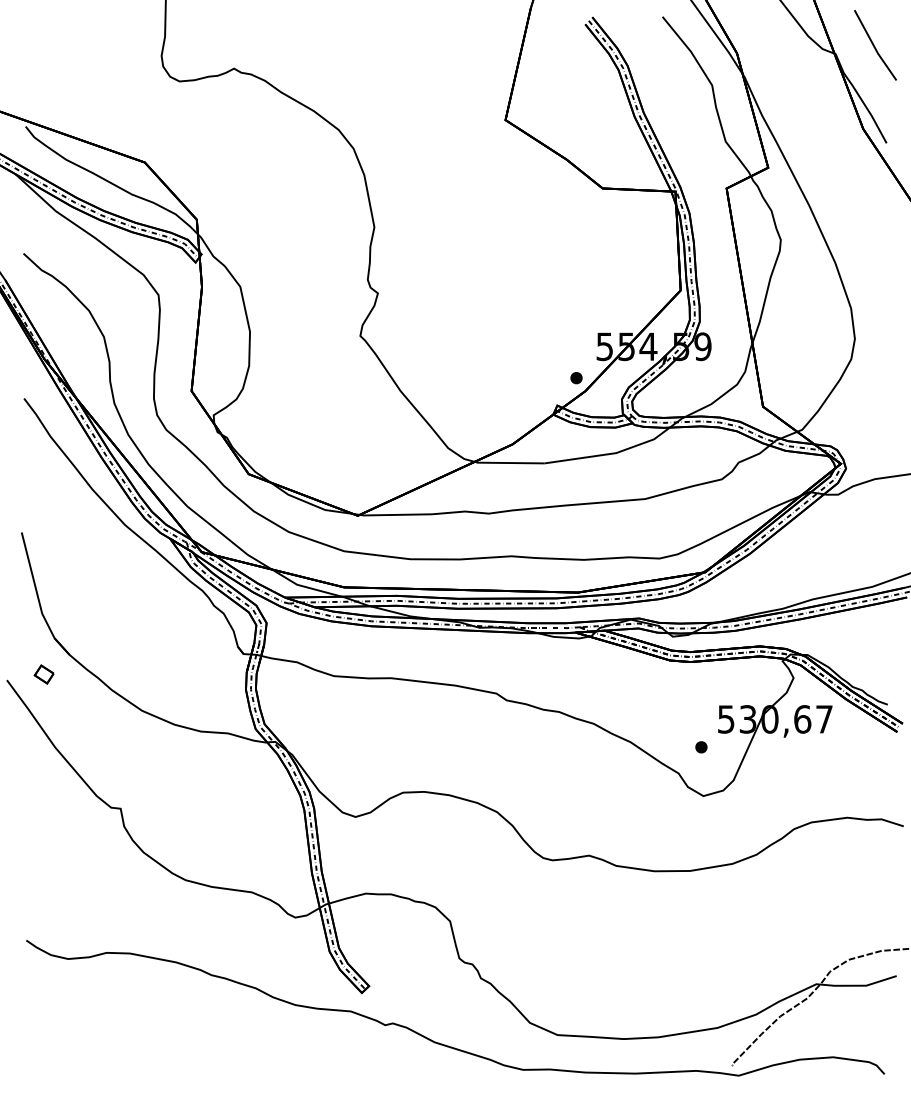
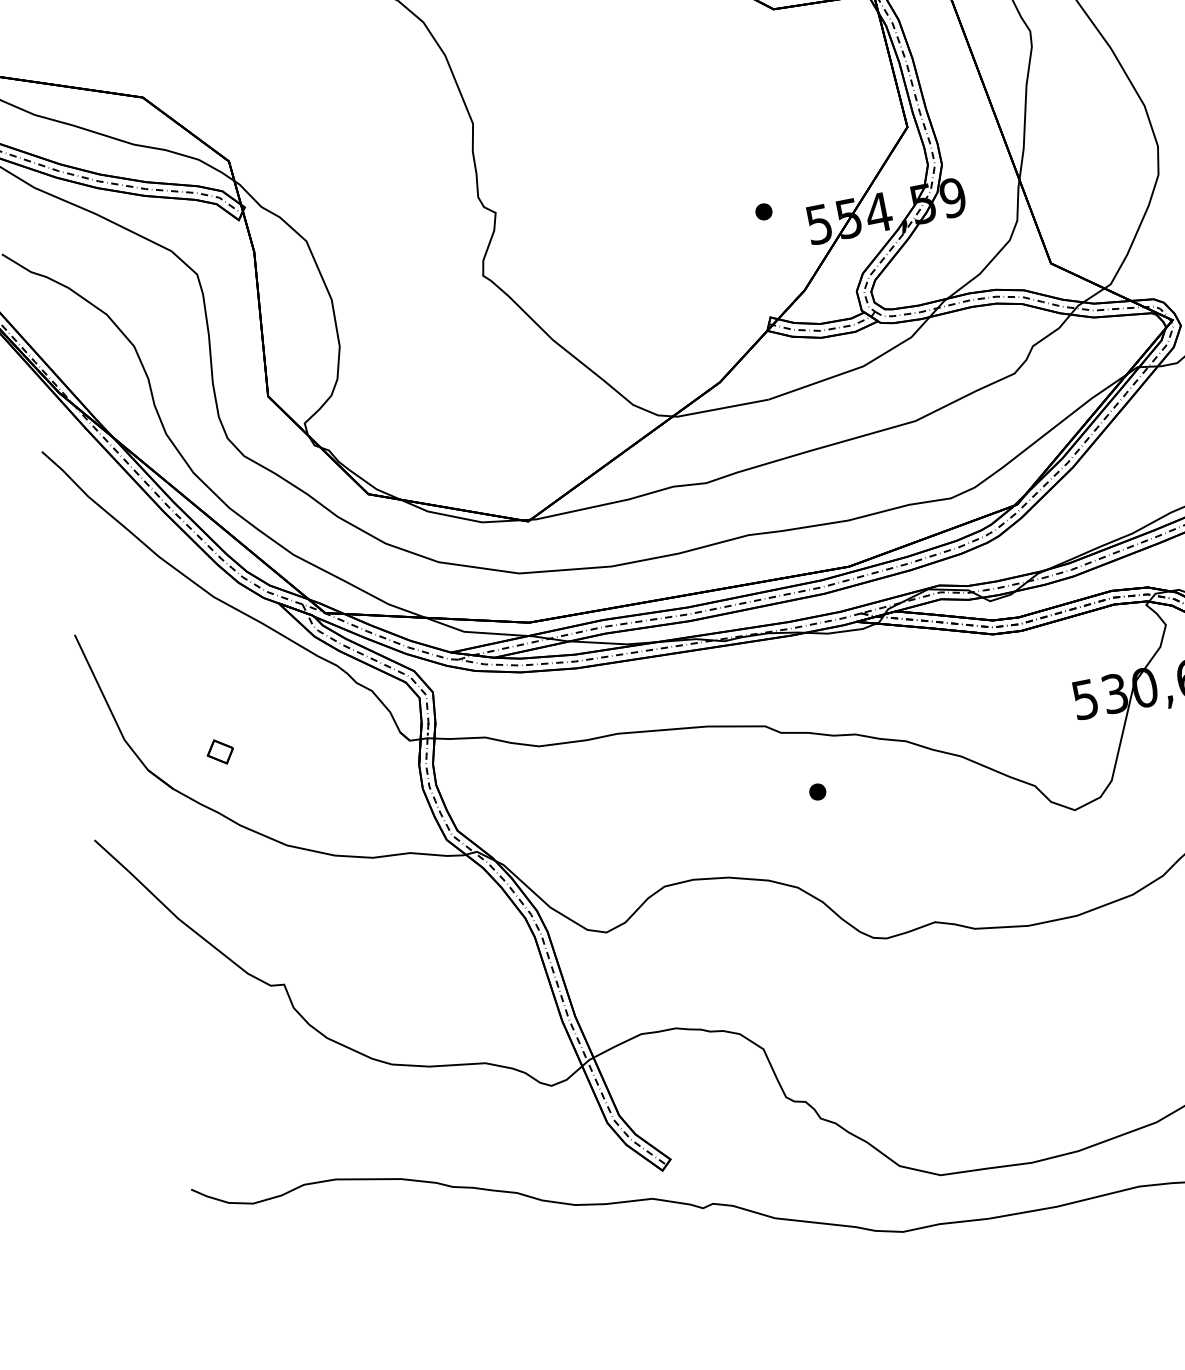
part: (576, 378) -> (763, 212), moved
part: (43, 674) -> (219, 752), moved
part: (701, 747) -> (817, 792), moved

